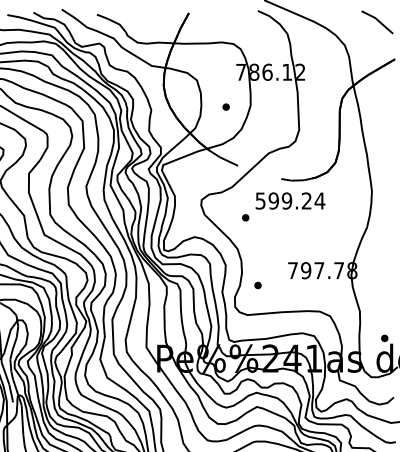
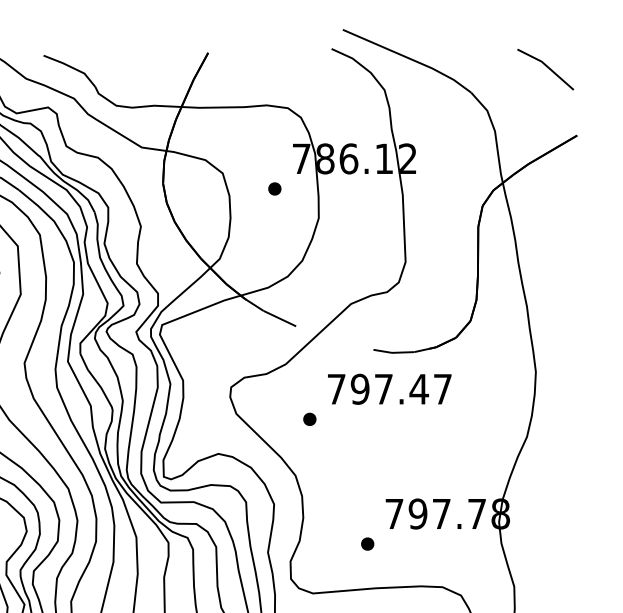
part: (225, 106) -> (273, 187), moved
text: (290, 200) -> (390, 388), 599.24 -> 797.47
part: (257, 285) -> (366, 544), moved

